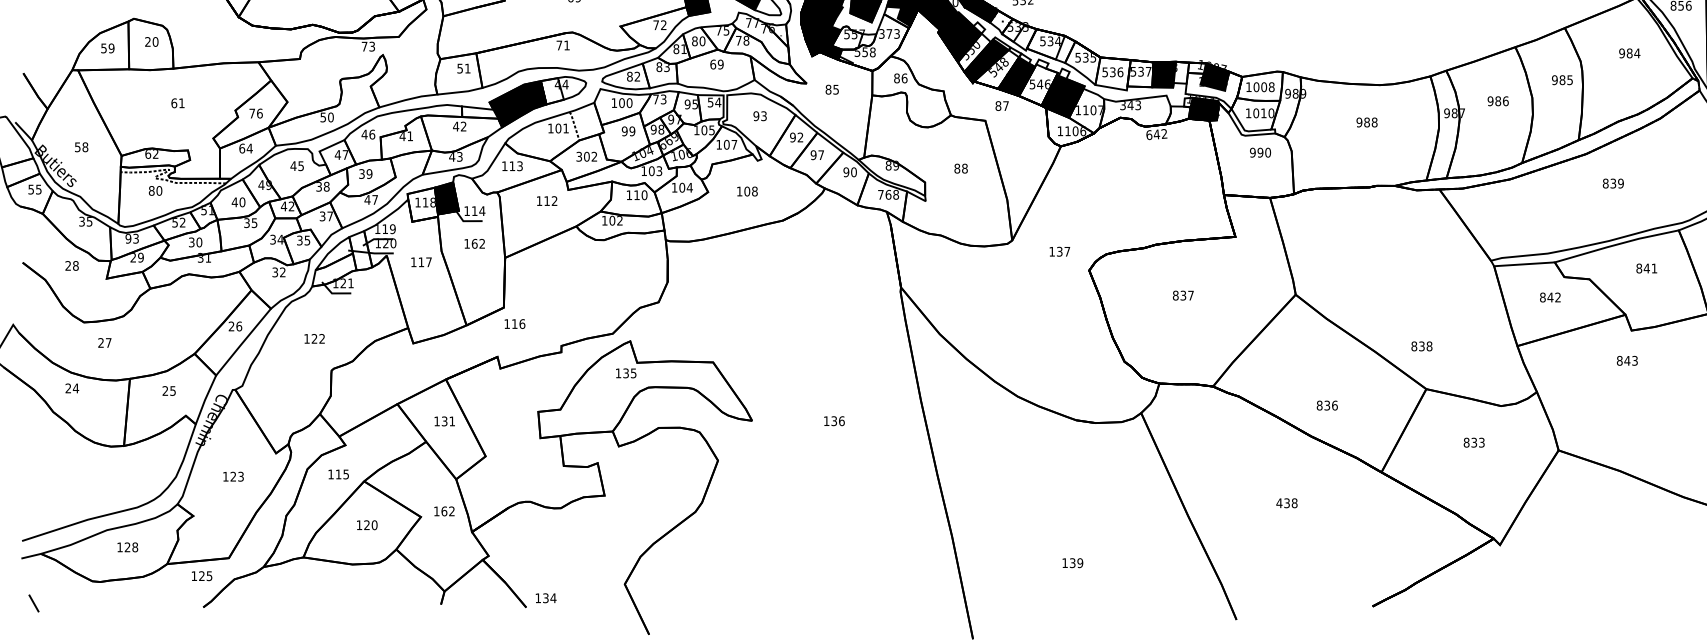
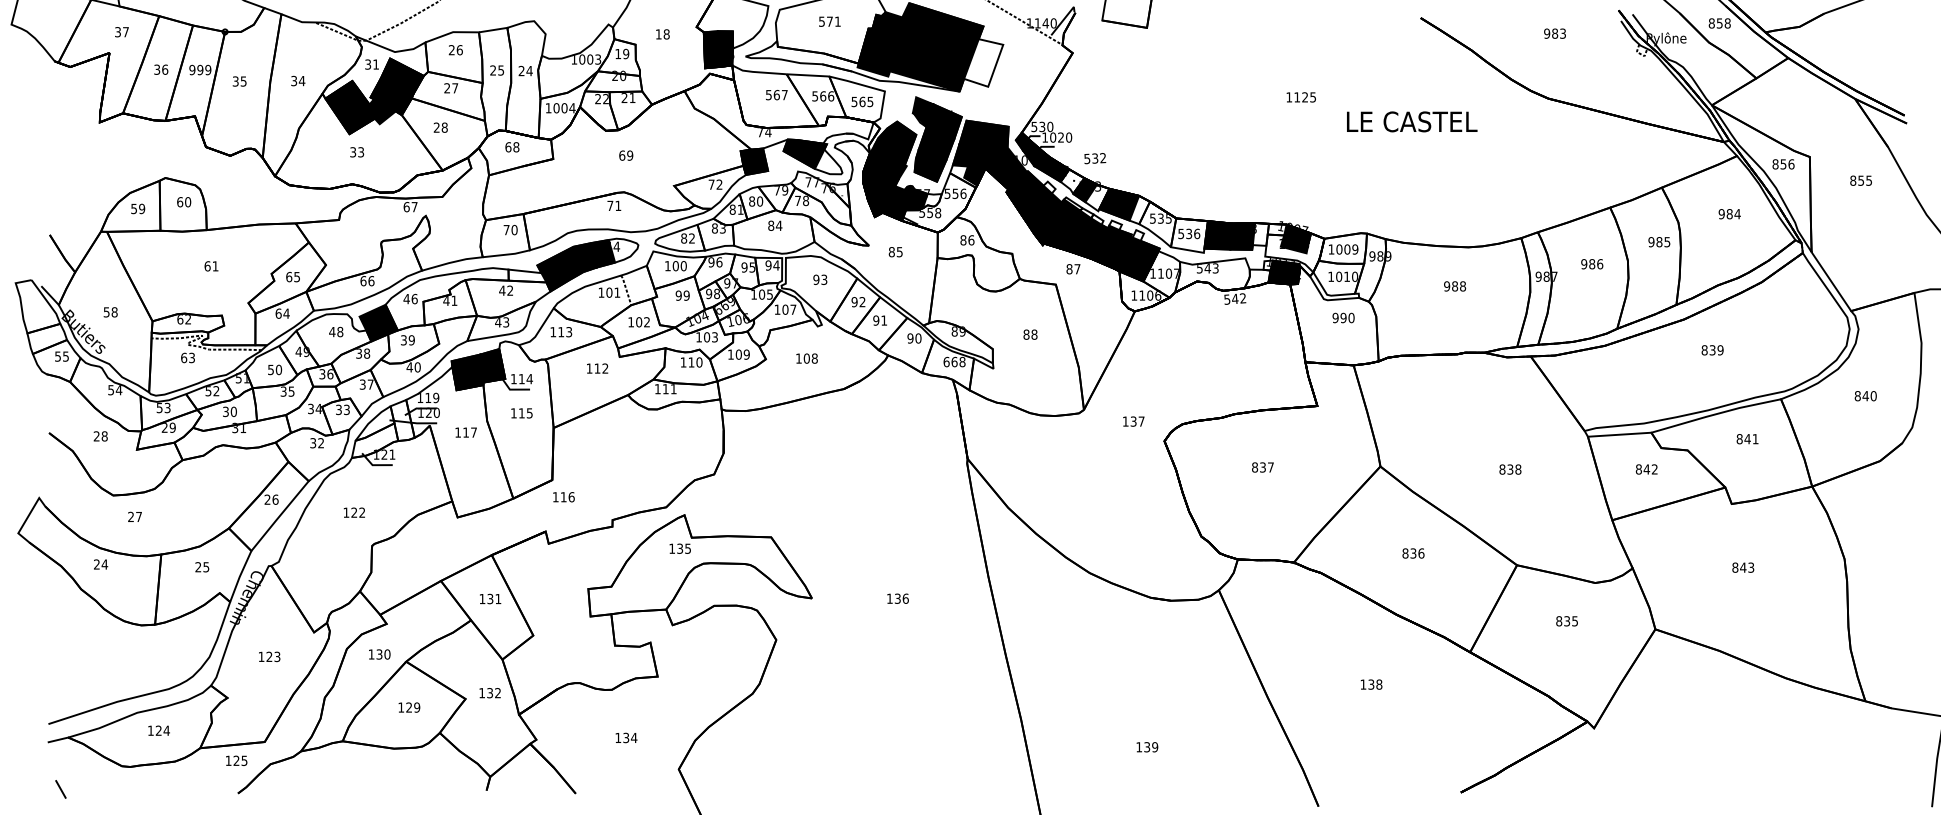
text: (726, 30) -> (785, 190), 75 -> 79
fill: (1013, 30) -> (1085, 190), added
text: (889, 33) -> (955, 193), 373 -> 556
fill: (847, 37) -> (911, 197), added
text: (148, 42) -> (180, 202), 20 -> 60
fill: (1046, 44) -> (1119, 204), added
text: (368, 46) -> (410, 206), 73 -> 67
fill: (974, 52) -> (1044, 213), added
text: (717, 64) -> (775, 225), 69 -> 84
text: (463, 68) -> (510, 229), 51 -> 70
fill: (996, 69) -> (1067, 230), added
fill: (1139, 73) -> (1217, 235), added
fill: (1038, 84) -> (1111, 246), added
text: (1271, 87) -> (1355, 249), 1008 -> 1009
fill: (552, 91) -> (603, 253), added
text: (659, 99) -> (715, 262), 73 -> 96
text: (710, 102) -> (768, 265), 54 -> 94
text: (1122, 105) -> (1199, 268), 343 -> 543
text: (256, 113) -> (293, 276), 76 -> 65
text: (327, 117) -> (367, 281), 50 -> 66
text: (1149, 135) -> (1227, 299), 642 -> 542
text: (820, 155) -> (883, 320), 97 -> 91
fill: (337, 157) -> (378, 322), added
text: (579, 157) -> (631, 322), 302 -> 102
text: (301, 165) -> (340, 331), 45 -> 48
text: (689, 187) -> (746, 354), 104 -> 109
text: (155, 190) -> (188, 357), 80 -> 63
text: (880, 194) -> (946, 361), 768 -> 668
text: (374, 200) -> (417, 367), 47 -> 40
text: (234, 201) -> (270, 369), 40 -> 50
fill: (422, 204) -> (467, 372), added
text: (287, 206) -> (326, 374), 42 -> 36
text: (615, 221) -> (669, 389), 102 -> 111
text: (86, 222) -> (115, 390), 35 -> 54
text: (128, 238) -> (159, 407), 93 -> 53
text: (307, 240) -> (346, 409), 35 -> 33
text: (478, 244) -> (525, 413), 162 -> 115
text: (1421, 346) -> (1510, 469), moved
text: (1627, 360) -> (1743, 567), moved
text: (1327, 405) -> (1413, 553), moved
text: (1481, 441) -> (1574, 620), 833 -> 835
text: (342, 474) -> (383, 654), 115 -> 130
text: (1279, 503) -> (1363, 684), 438 -> 138
text: (444, 511) -> (490, 693), 162 -> 132
text: (374, 525) -> (417, 707), 120 -> 129
text: (134, 547) -> (166, 730), 128 -> 124
text: (546, 597) -> (626, 737), moved

